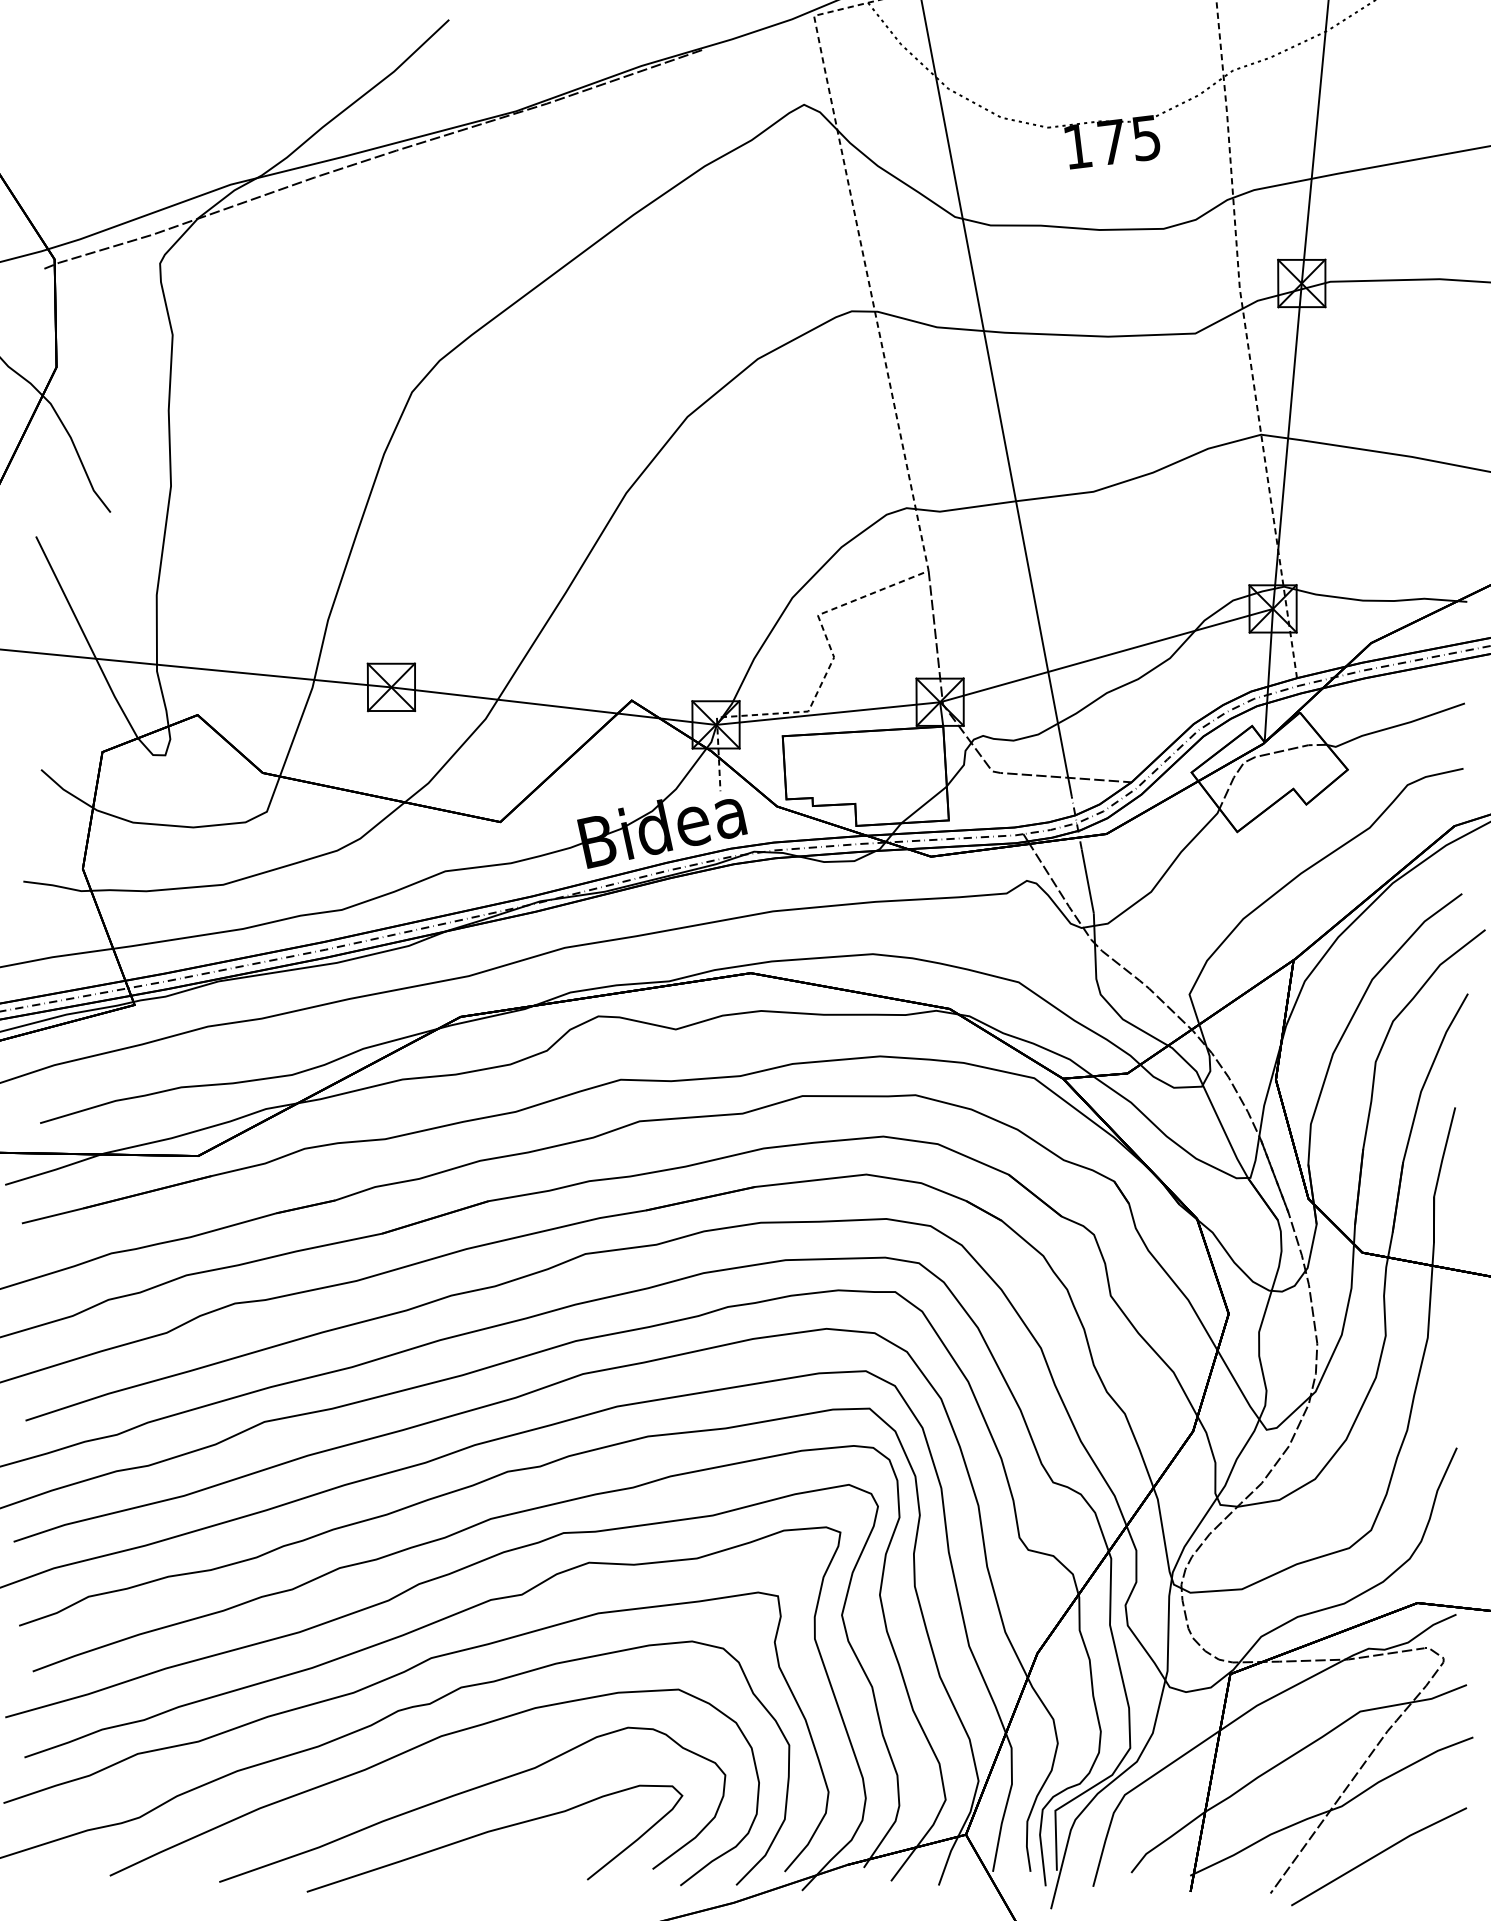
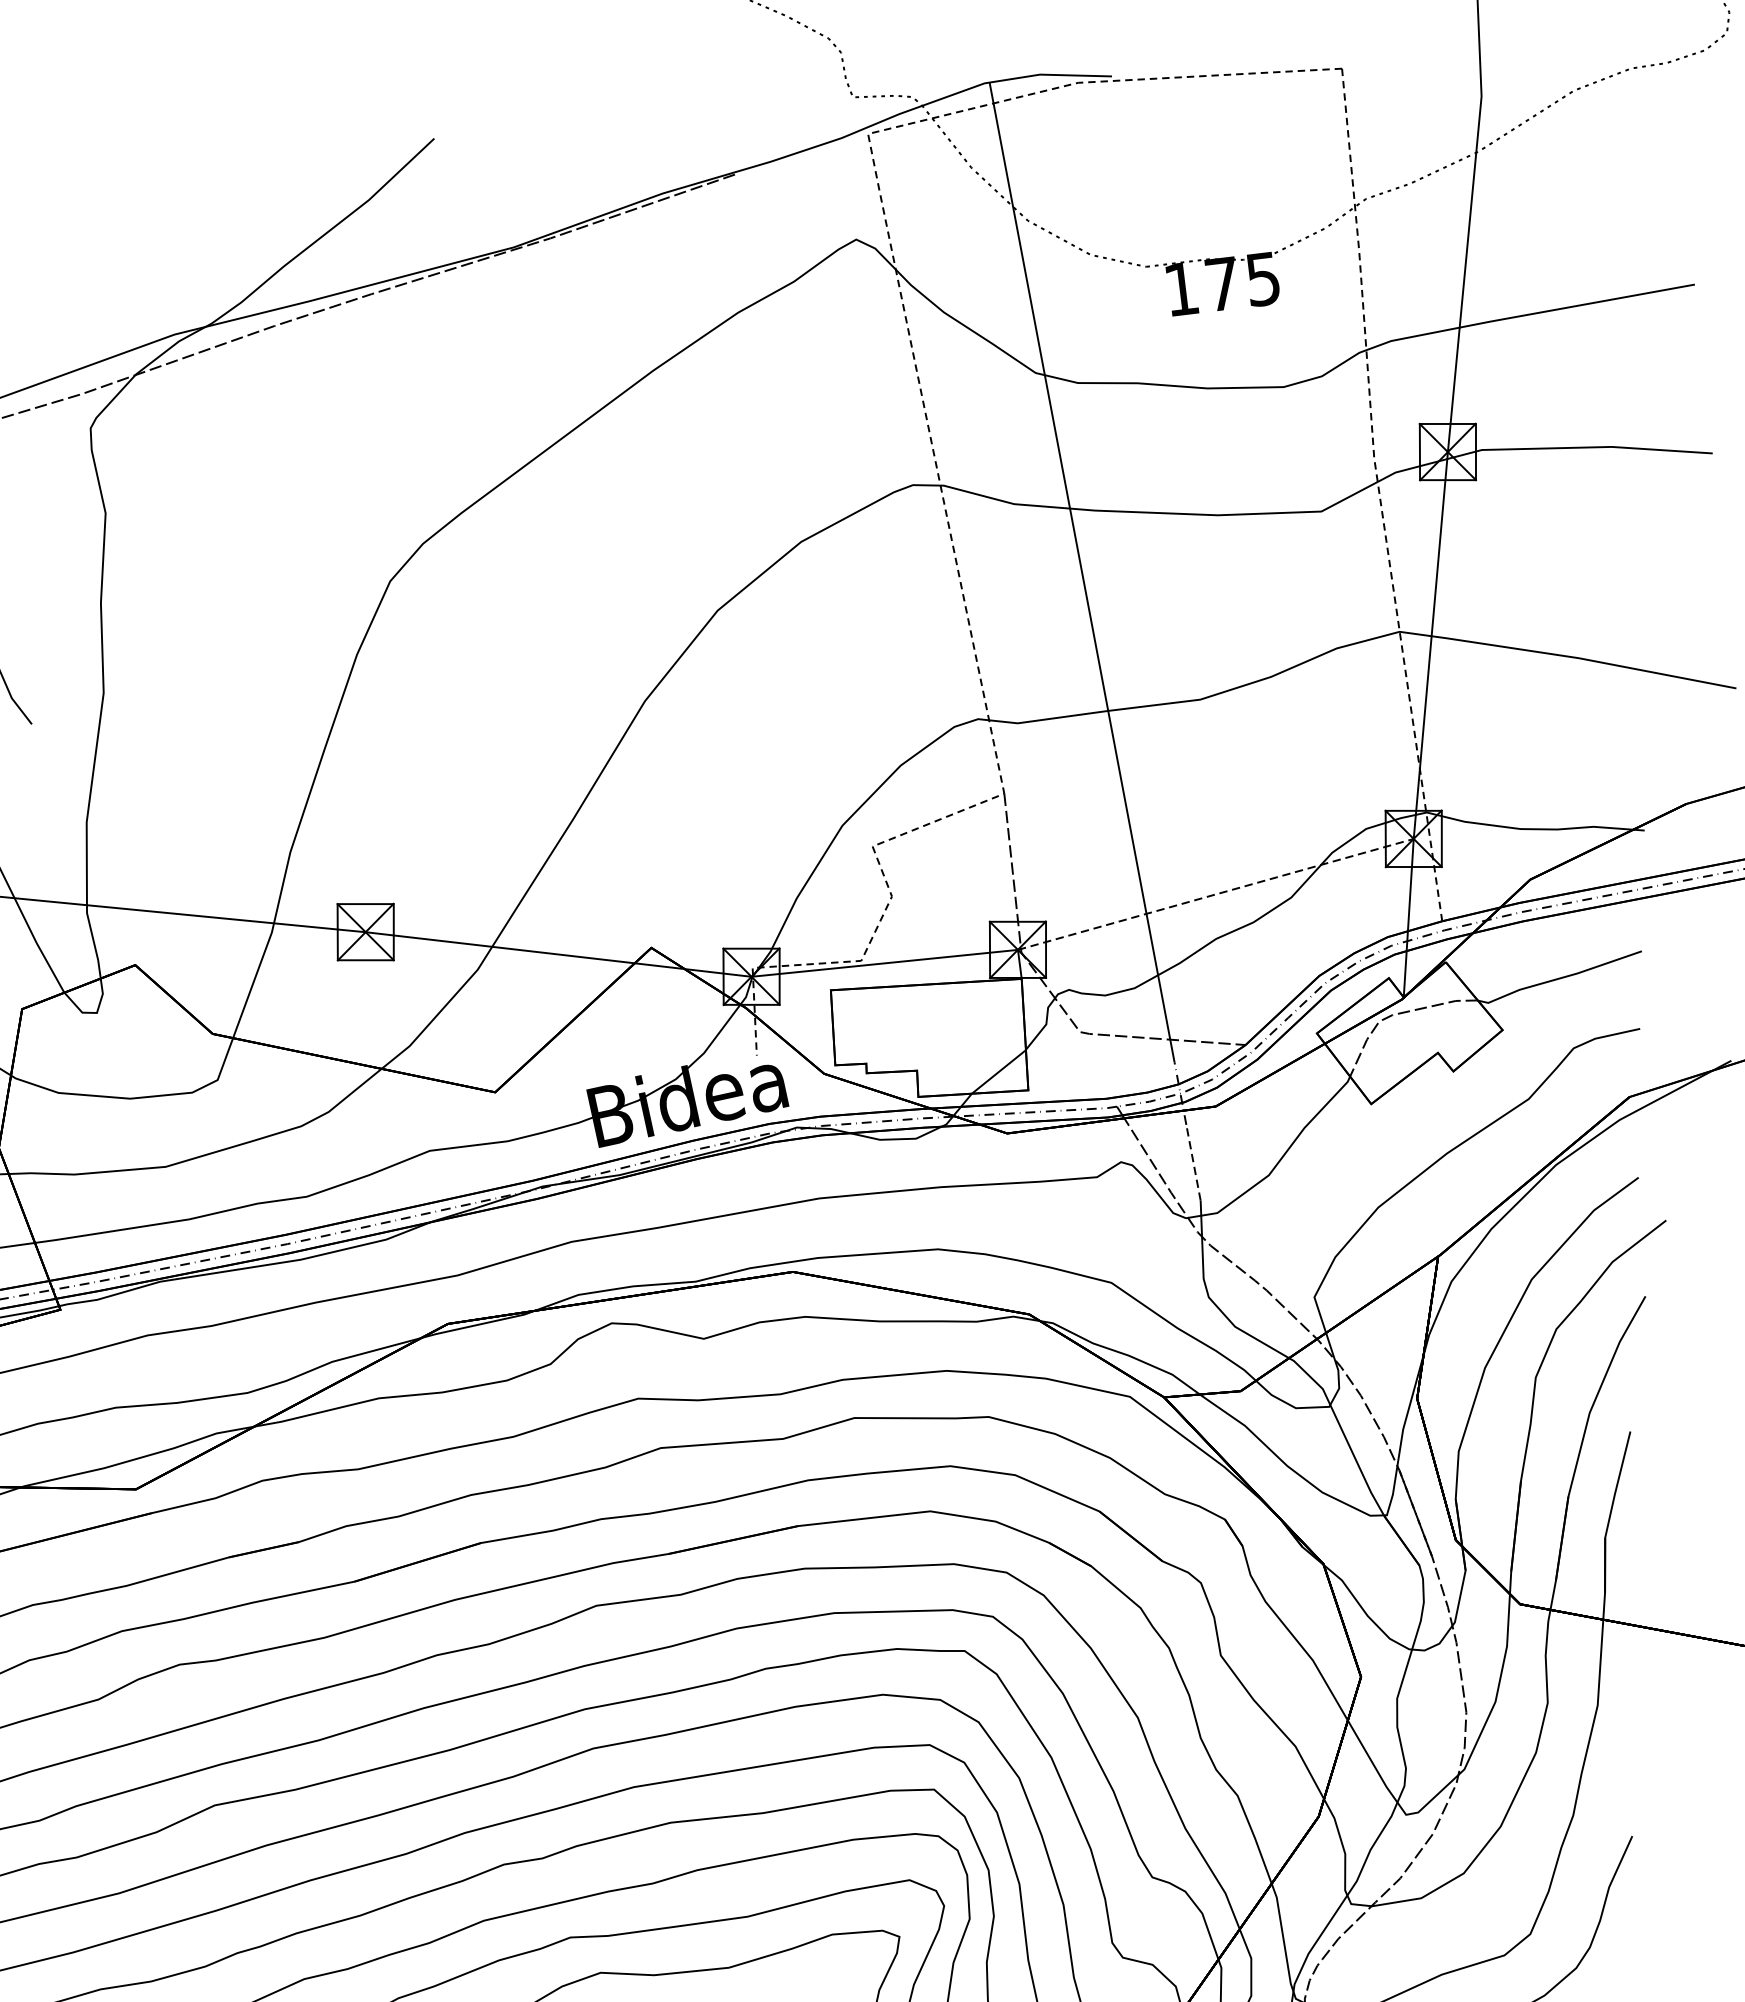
line: (1106, 655) -> (1215, 894), solid -> dashed
line: (1087, 880) -> (1193, 1161), solid -> dashed

